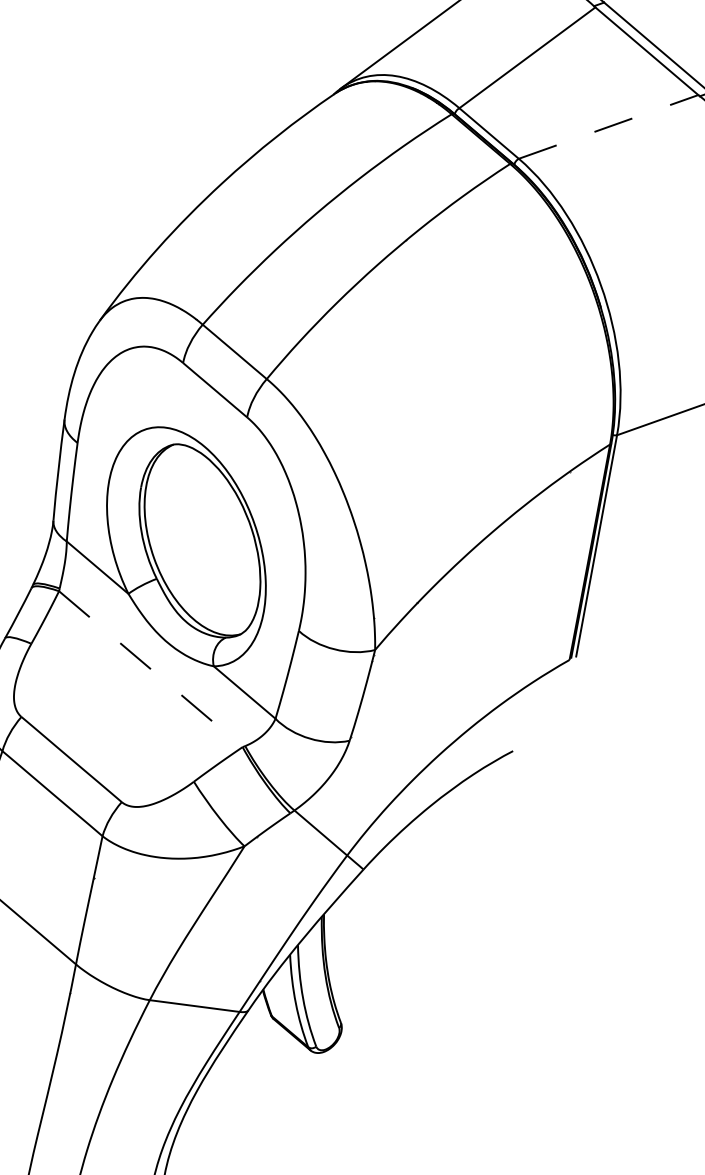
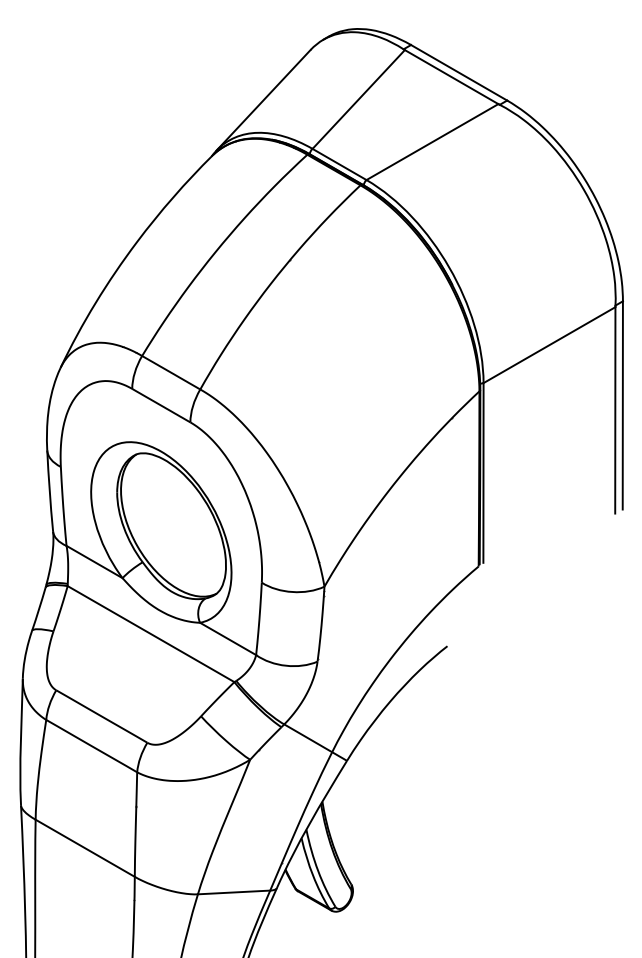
line: (608, 126) -> (432, 141), dashed -> solid
line: (151, 669) -> (151, 634), dashed -> solid

